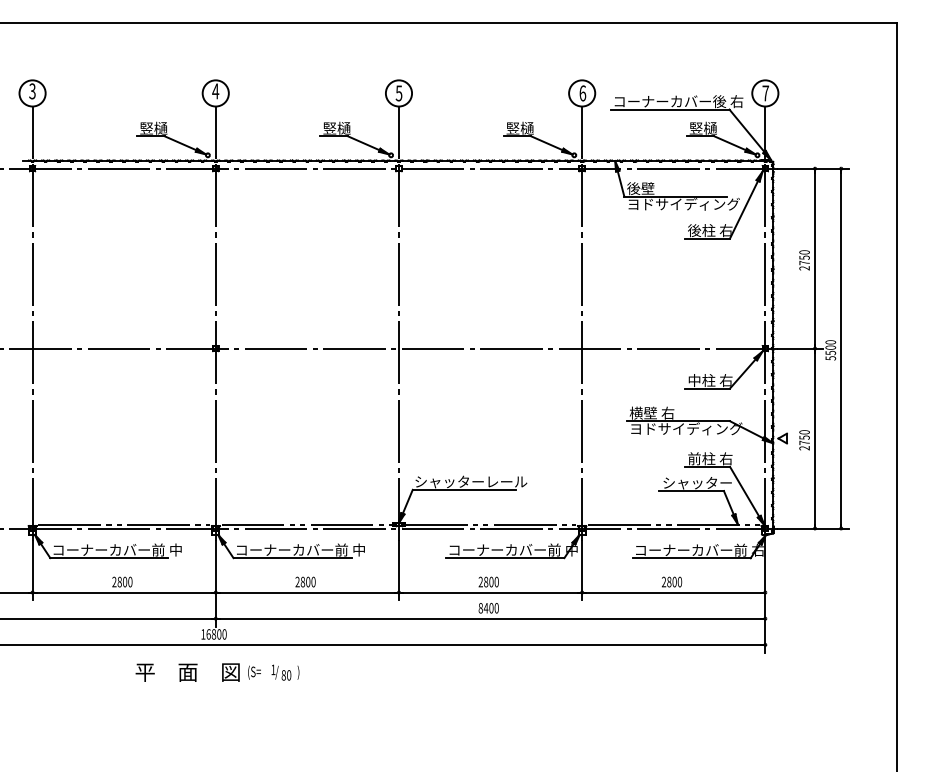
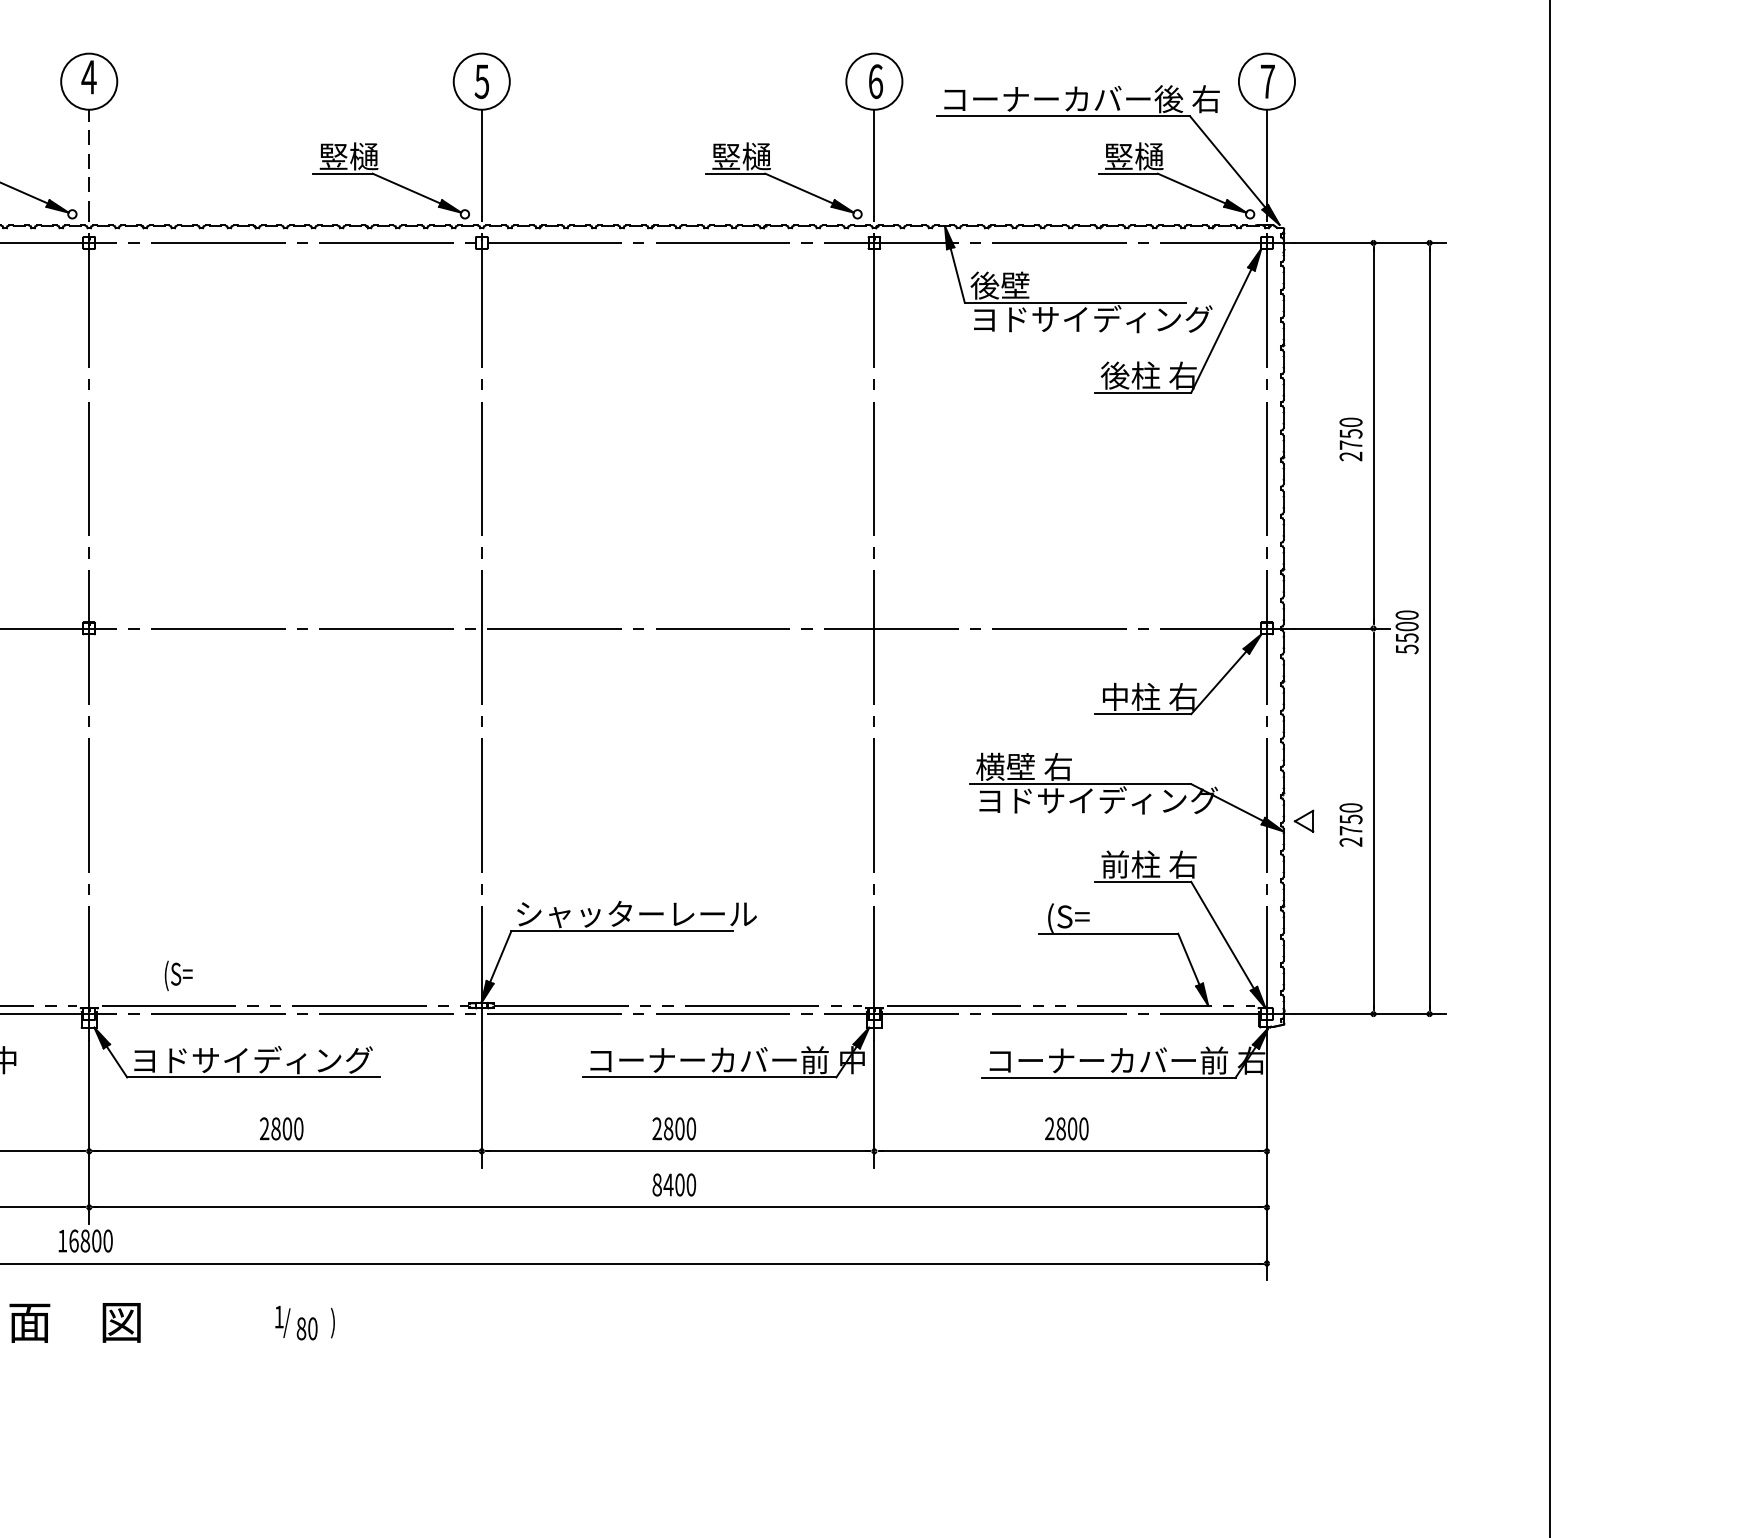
line: (215, 131) -> (88, 163), solid -> dashed
text: (697, 483) -> (1121, 917), シャッター -> (S=
text: (300, 549) -> (270, 1059), コーナーカバー前 中 -> ヨドサイディング
text: (254, 672) -> (178, 975), moved
text: (285, 672) -> (305, 1322), moved

